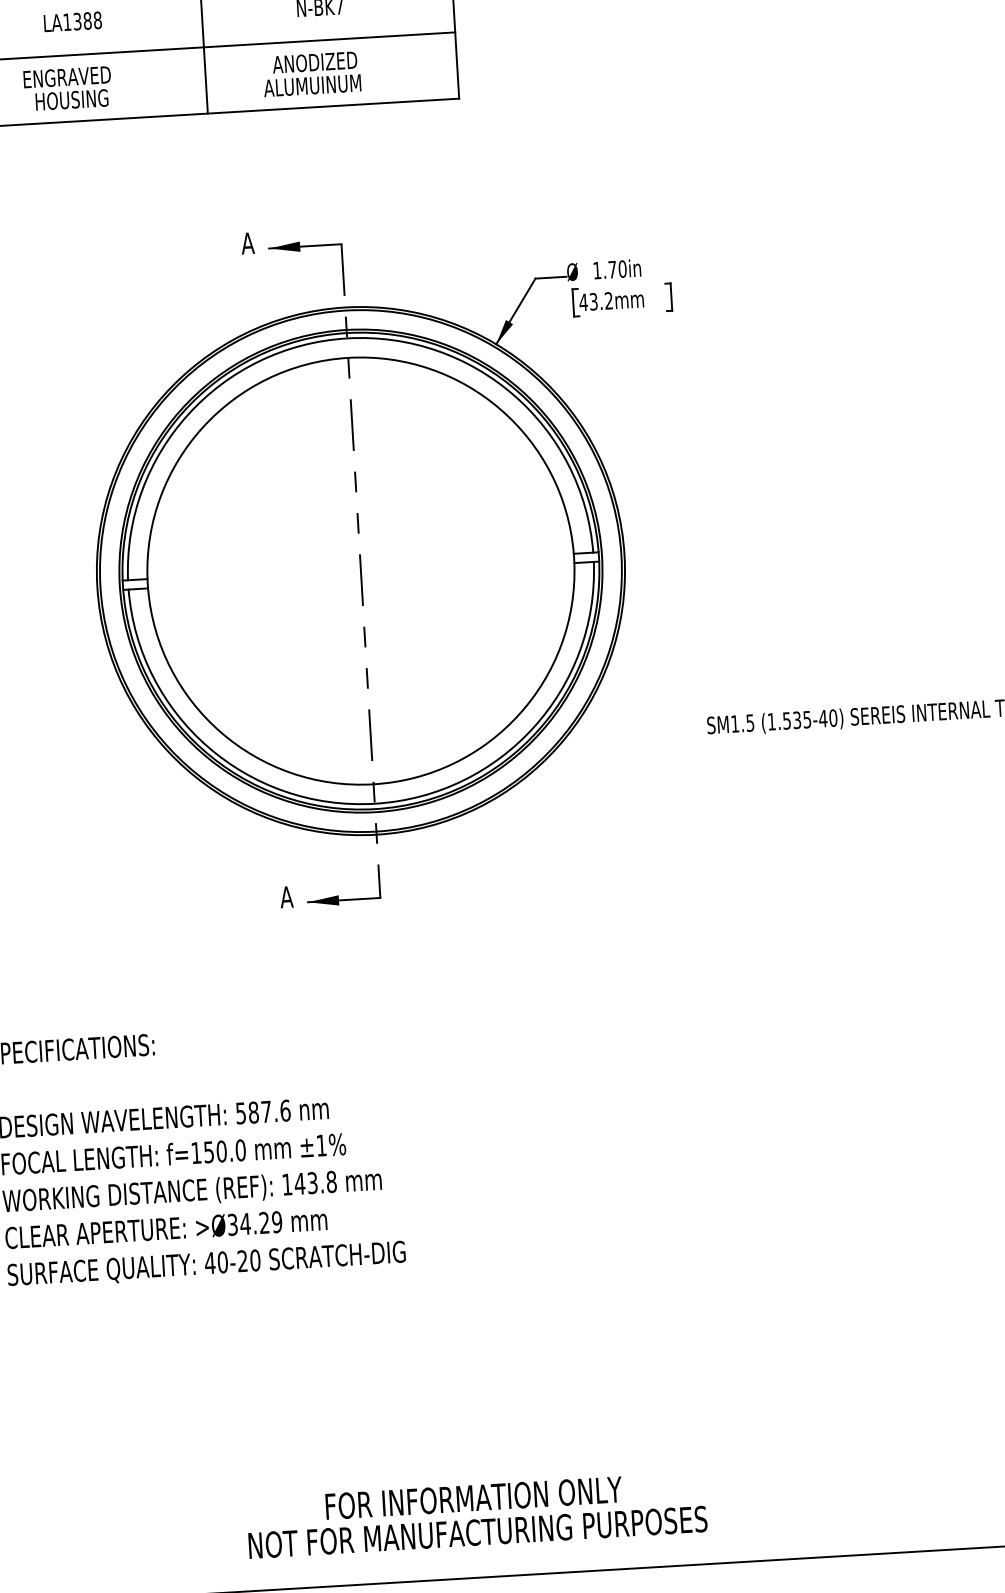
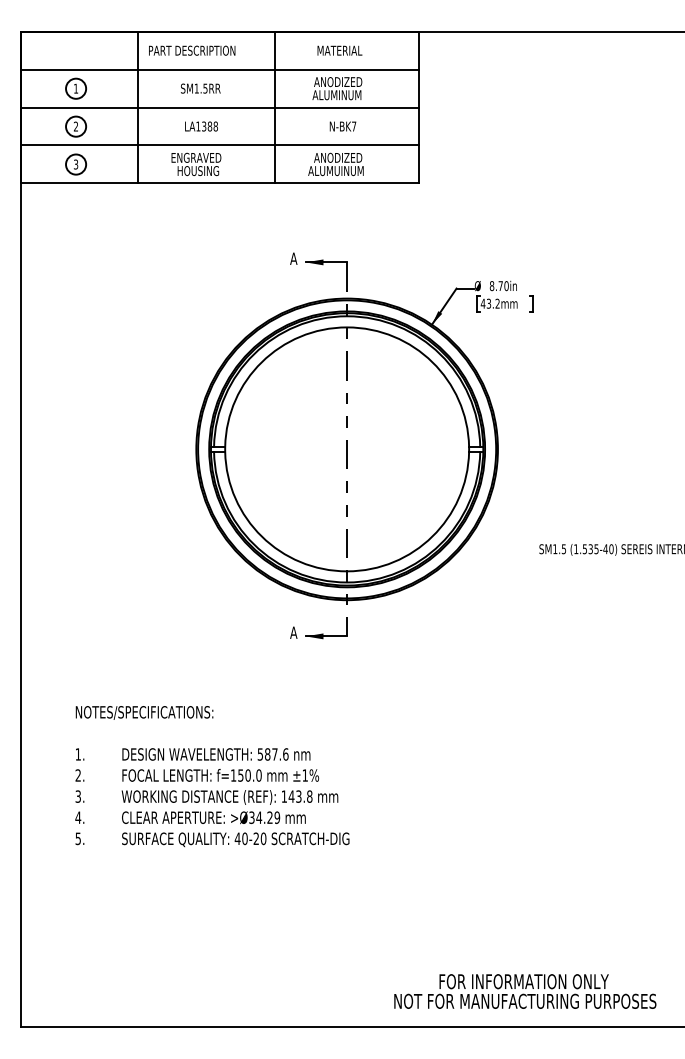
text: (596, 271) -> (491, 286), 1.70in -> 8.70in
text: (477, 1515) -> (525, 991), moved

